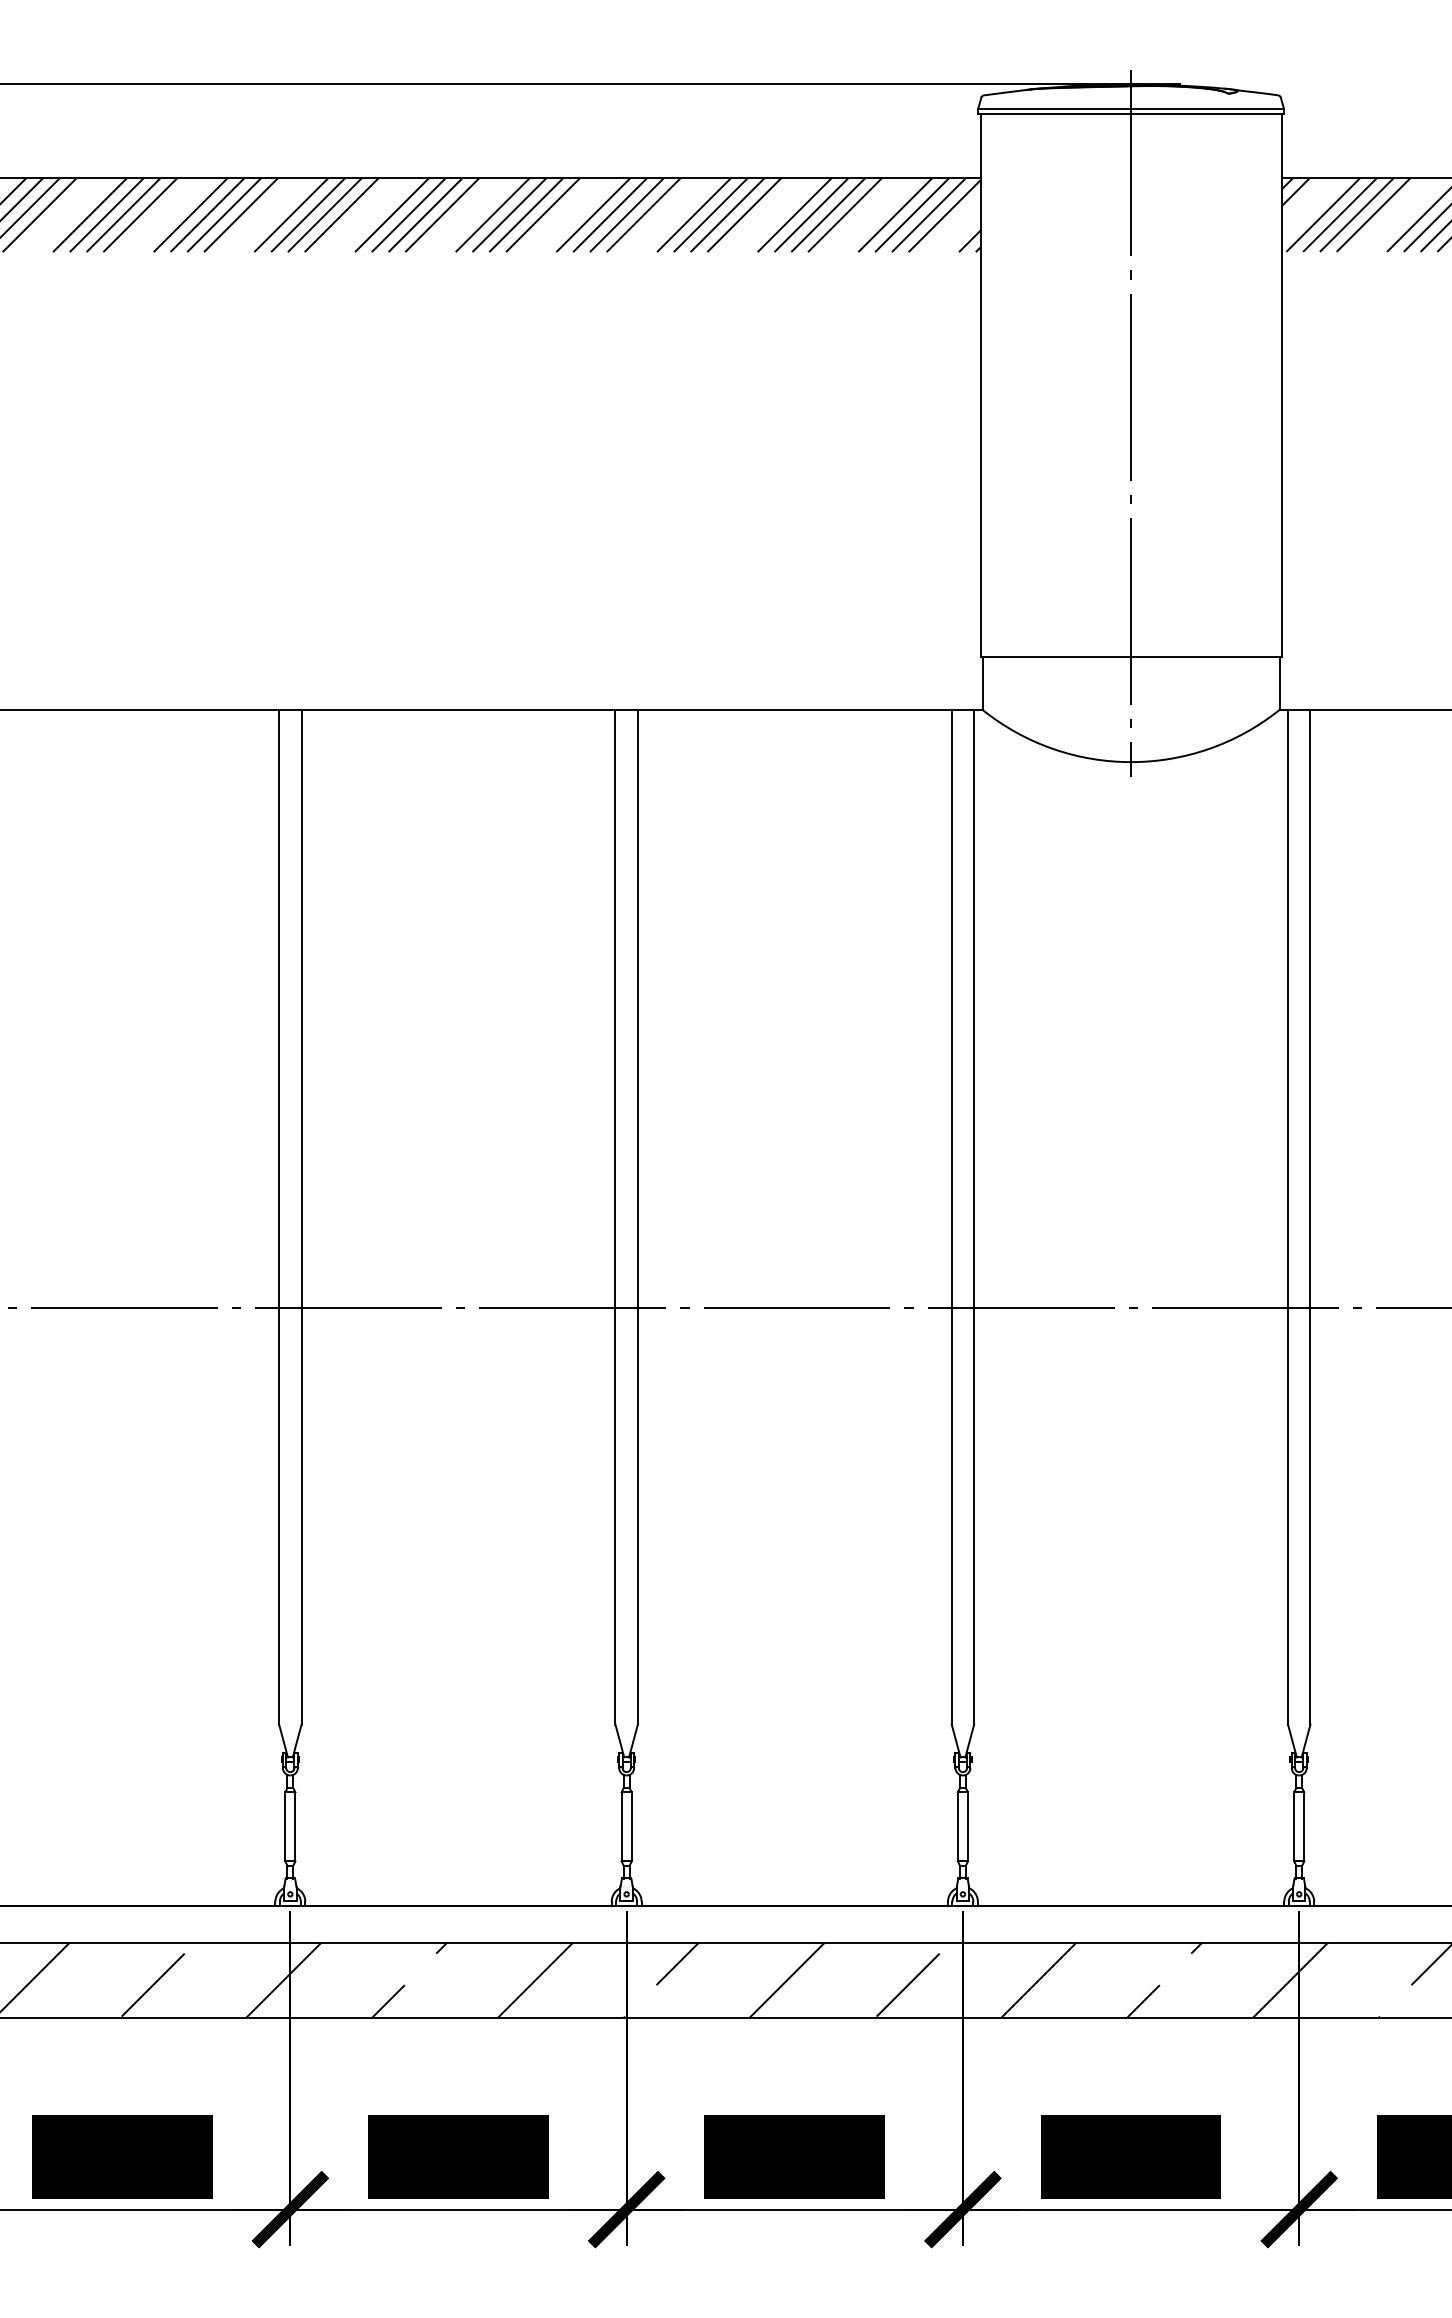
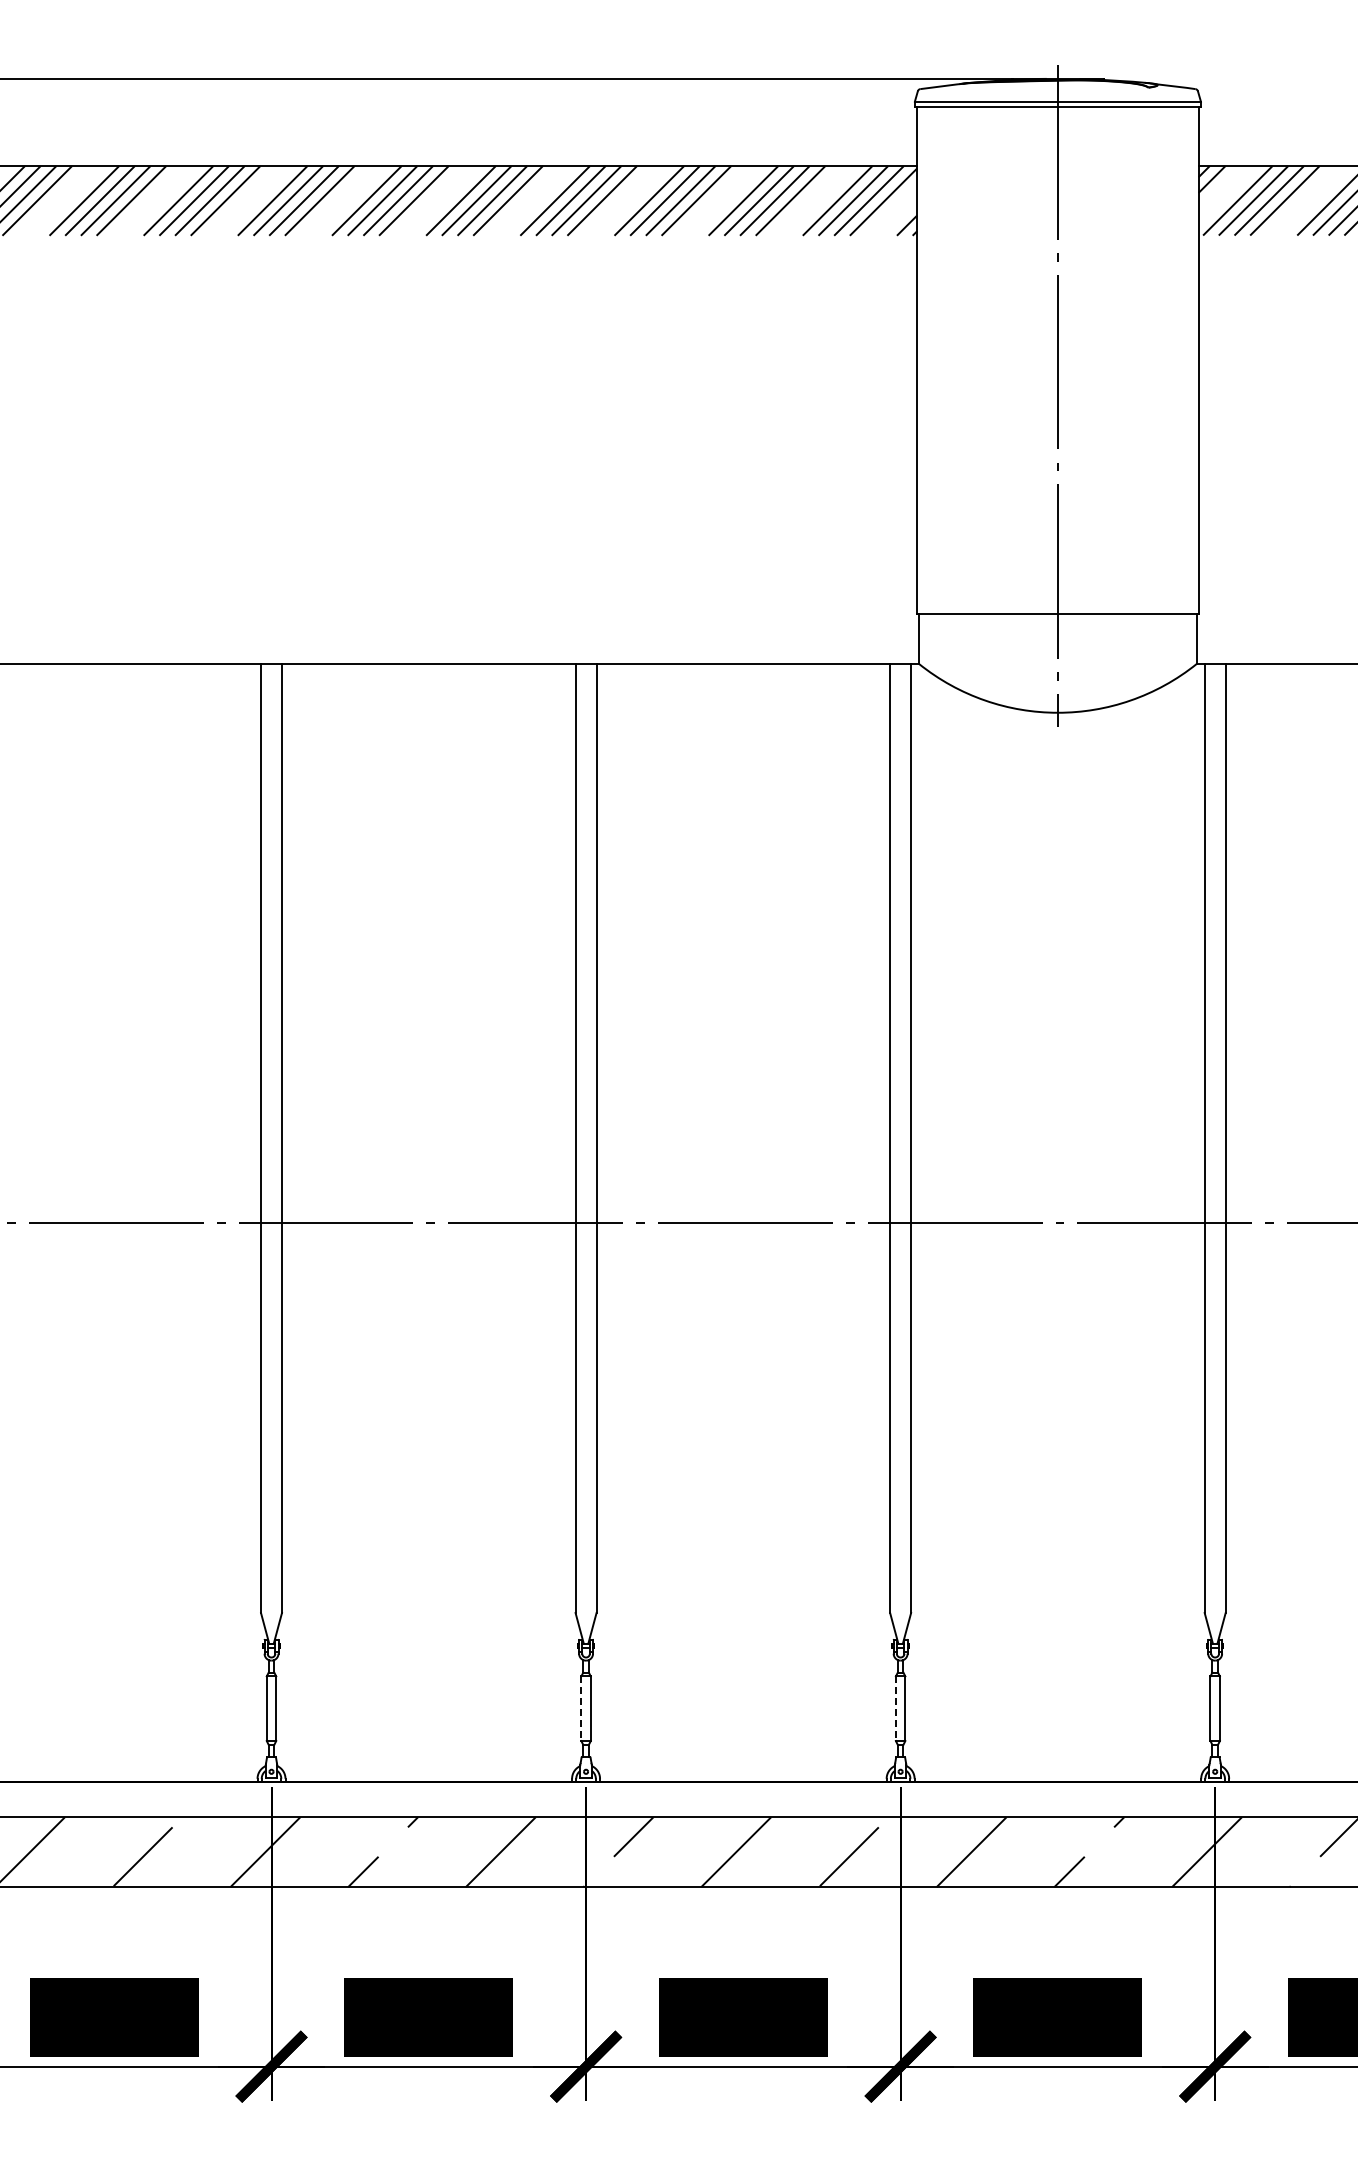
line: (621, 1827) -> (581, 1709), solid -> dashed
line: (957, 1827) -> (895, 1709), solid -> dashed

